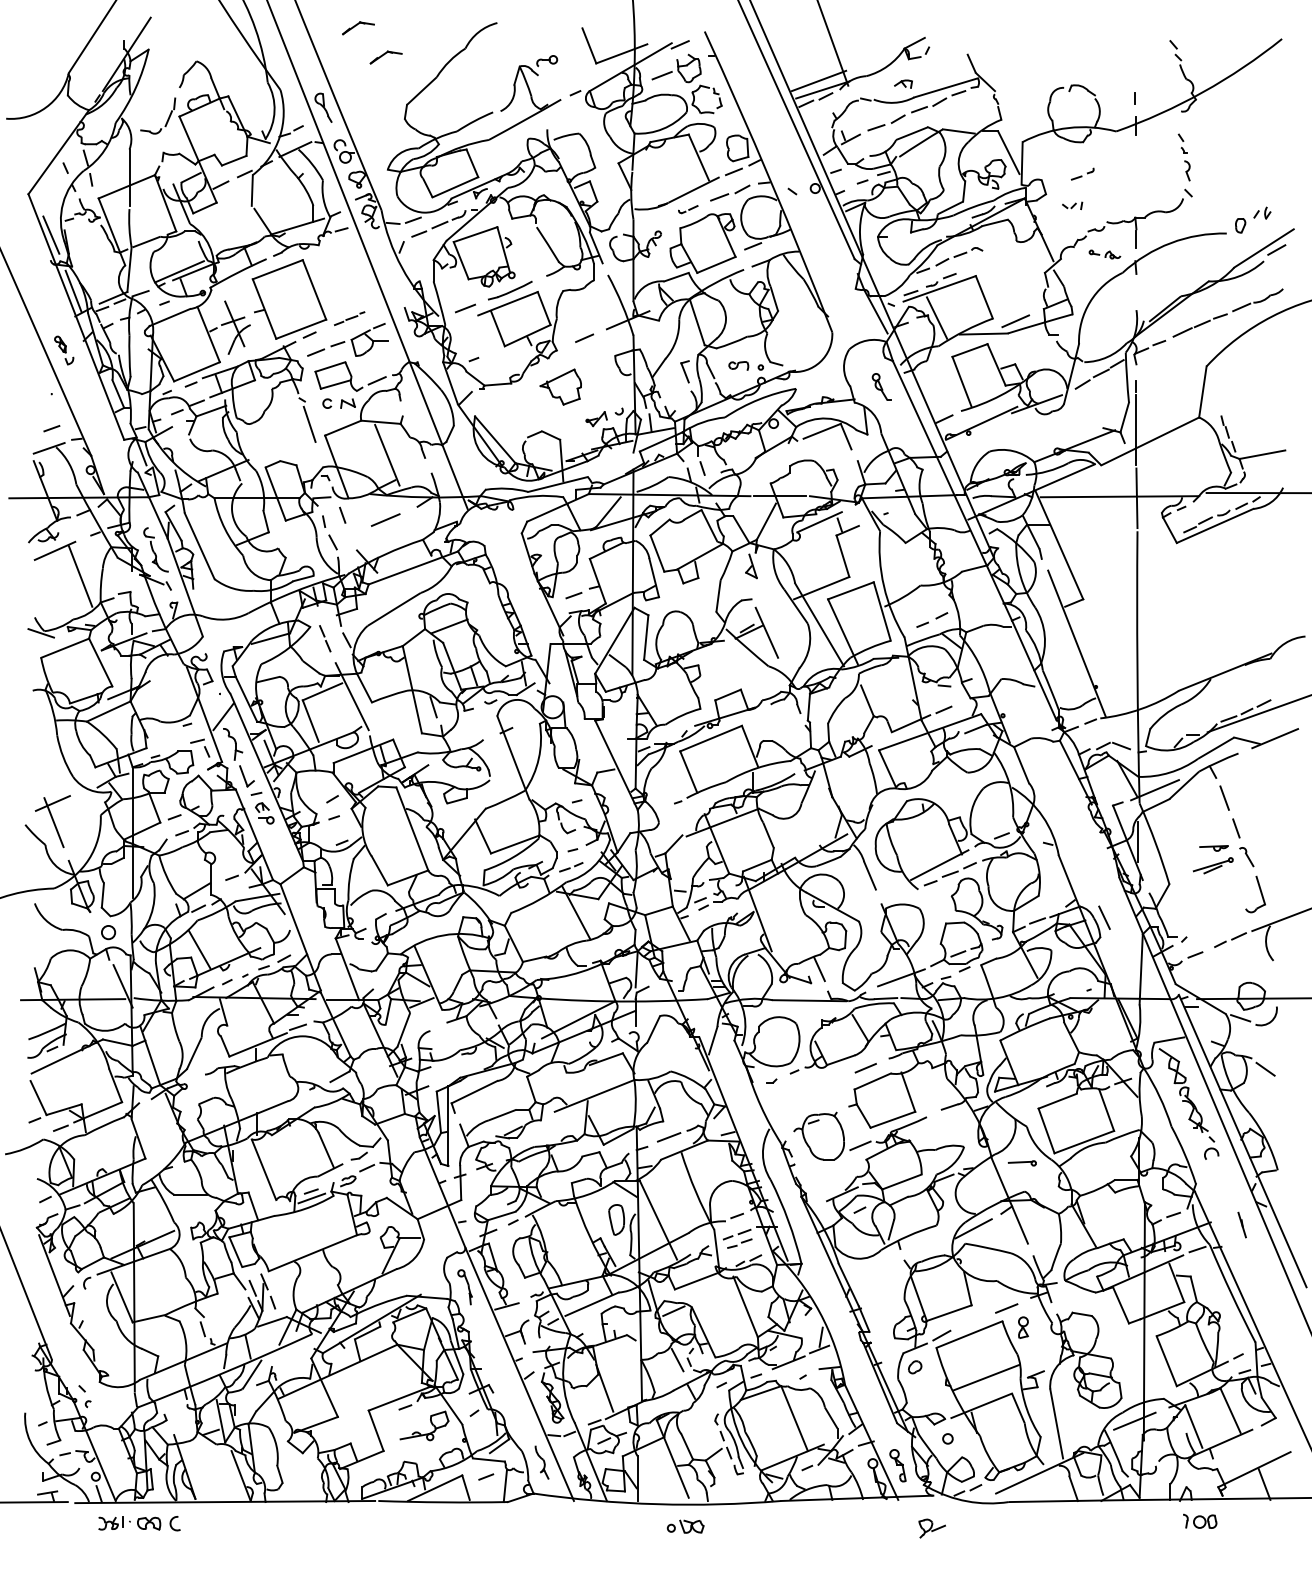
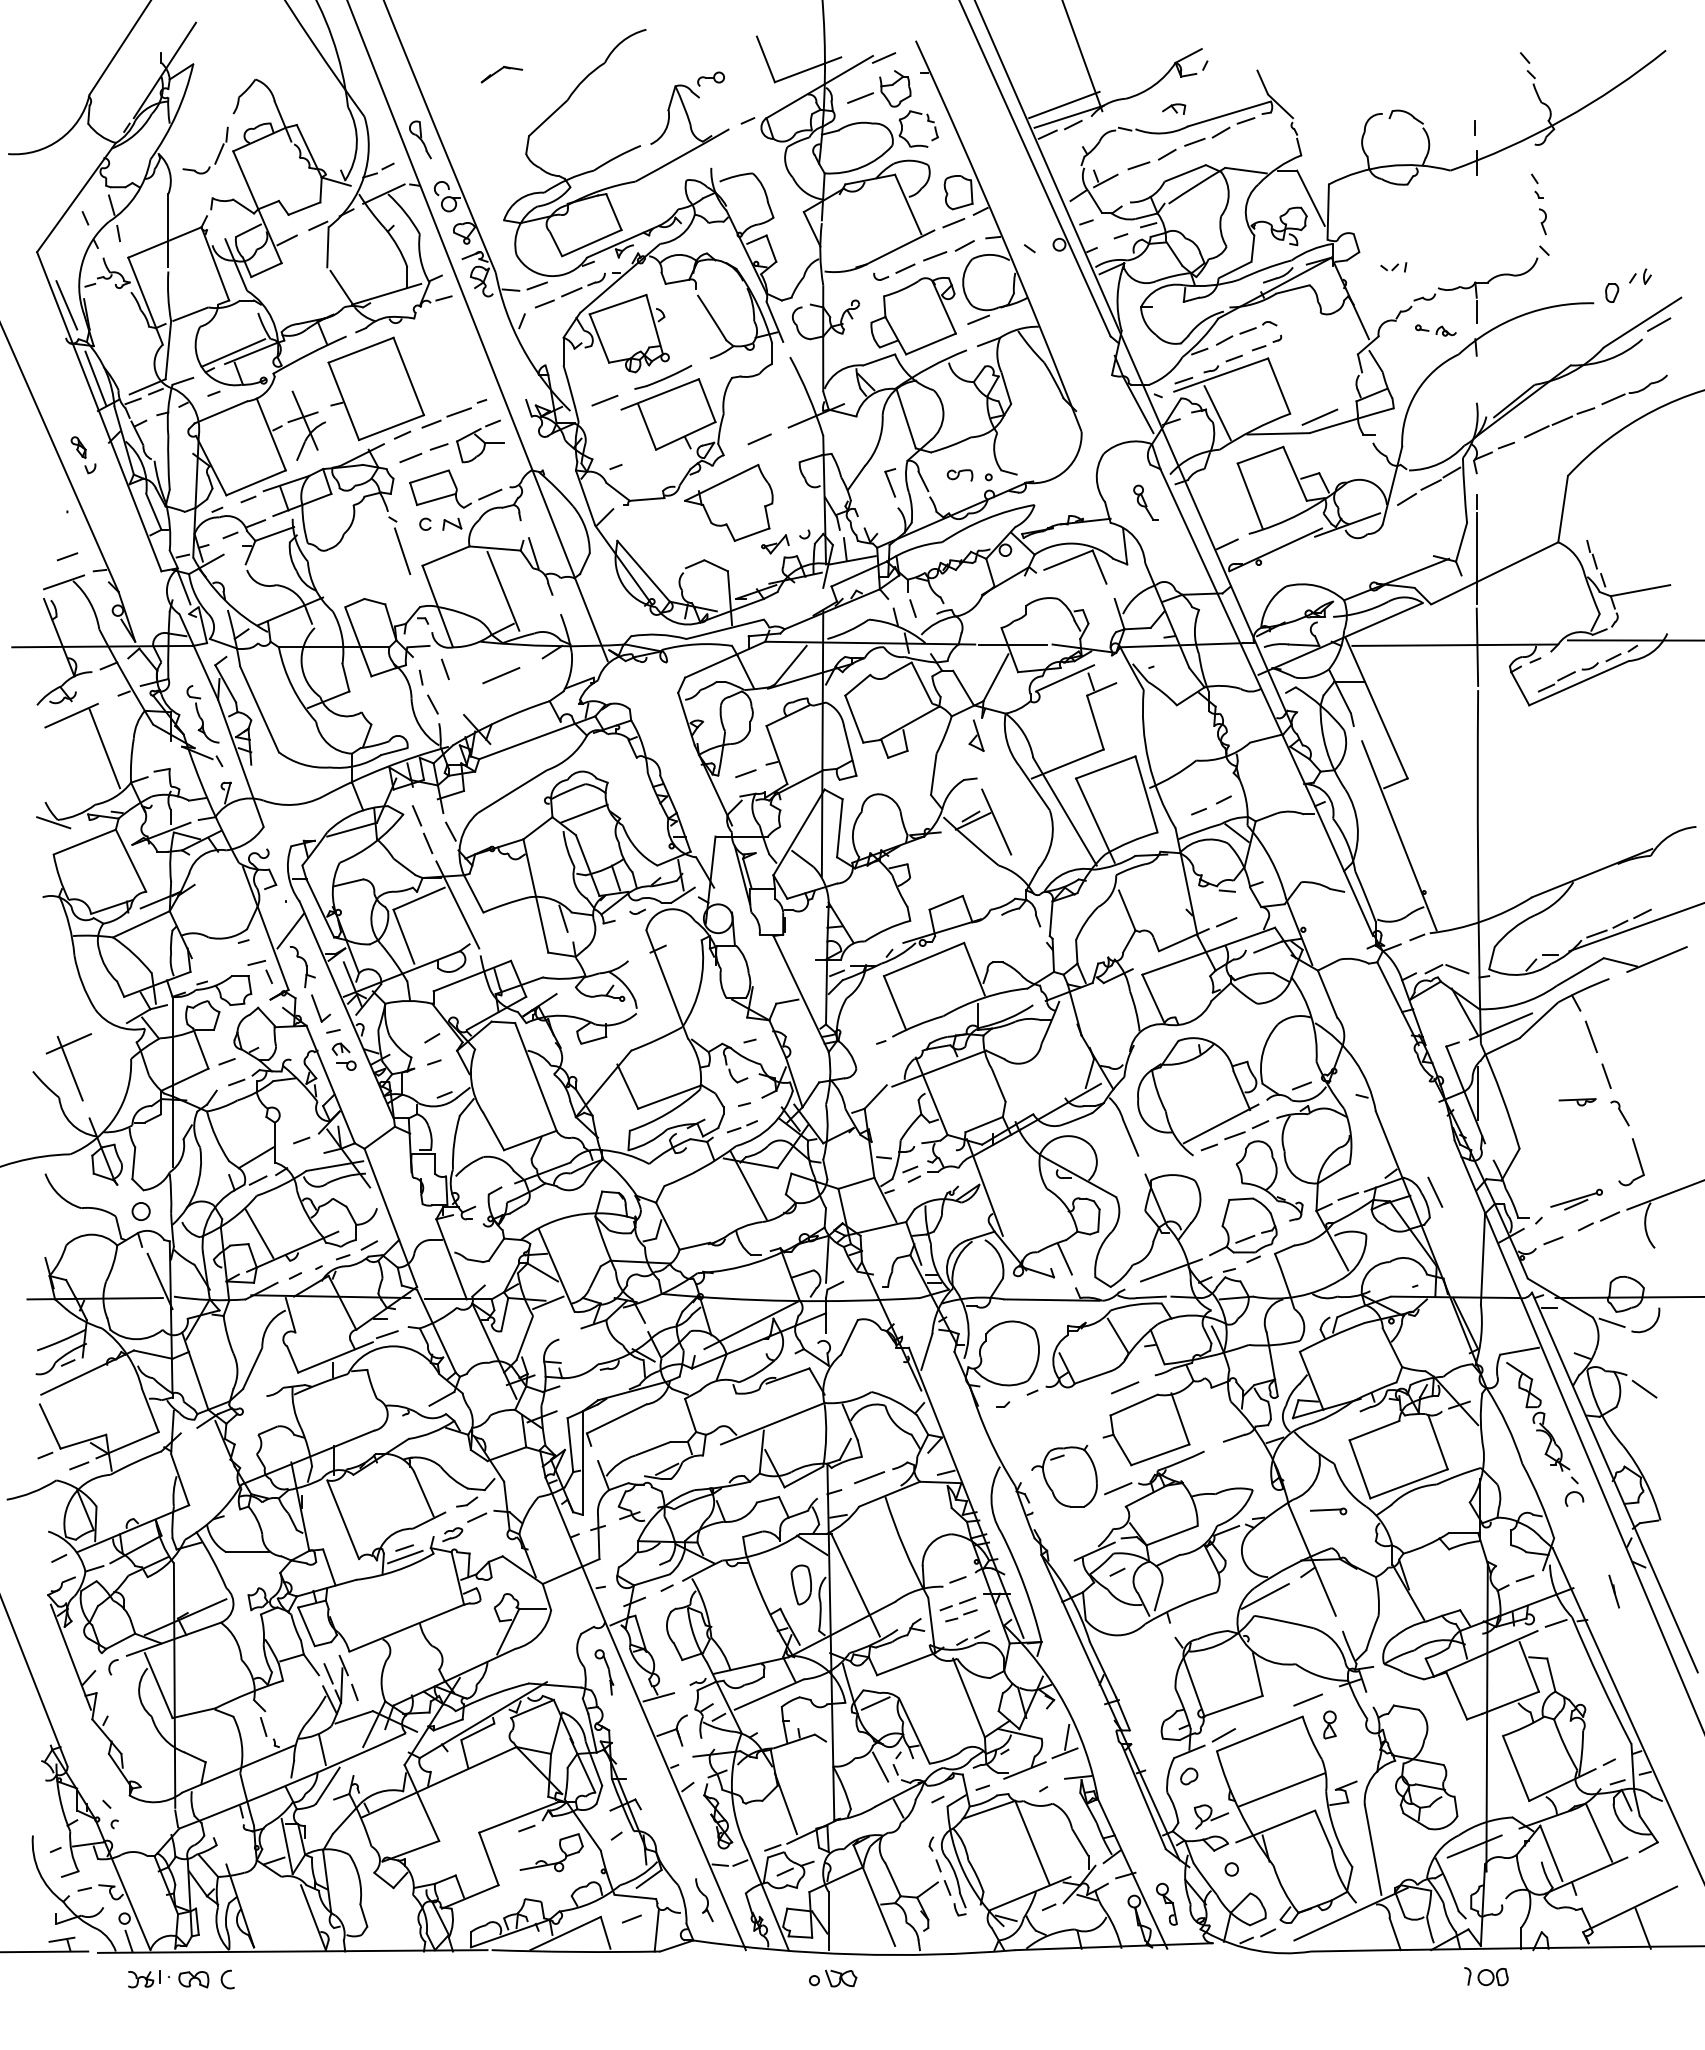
part: (358, 28) -> (465, 36), removed
part: (1083, 173) -> (1267, 342), moved
part: (688, 209) -> (894, 271), size x1.67
part: (349, 318) -> (454, 413), size x1.67
part: (560, 386) -> (728, 502), size x1.67
line: (410, 426) -> (533, 553), added
part: (325, 638) -> (422, 829), size x1.43
part: (1213, 865) -> (1576, 1199), moved
part: (1200, 1521) -> (1486, 1976), moved
part: (686, 1526) -> (833, 1978), moved
part: (932, 1528) -> (1211, 1816), moved

